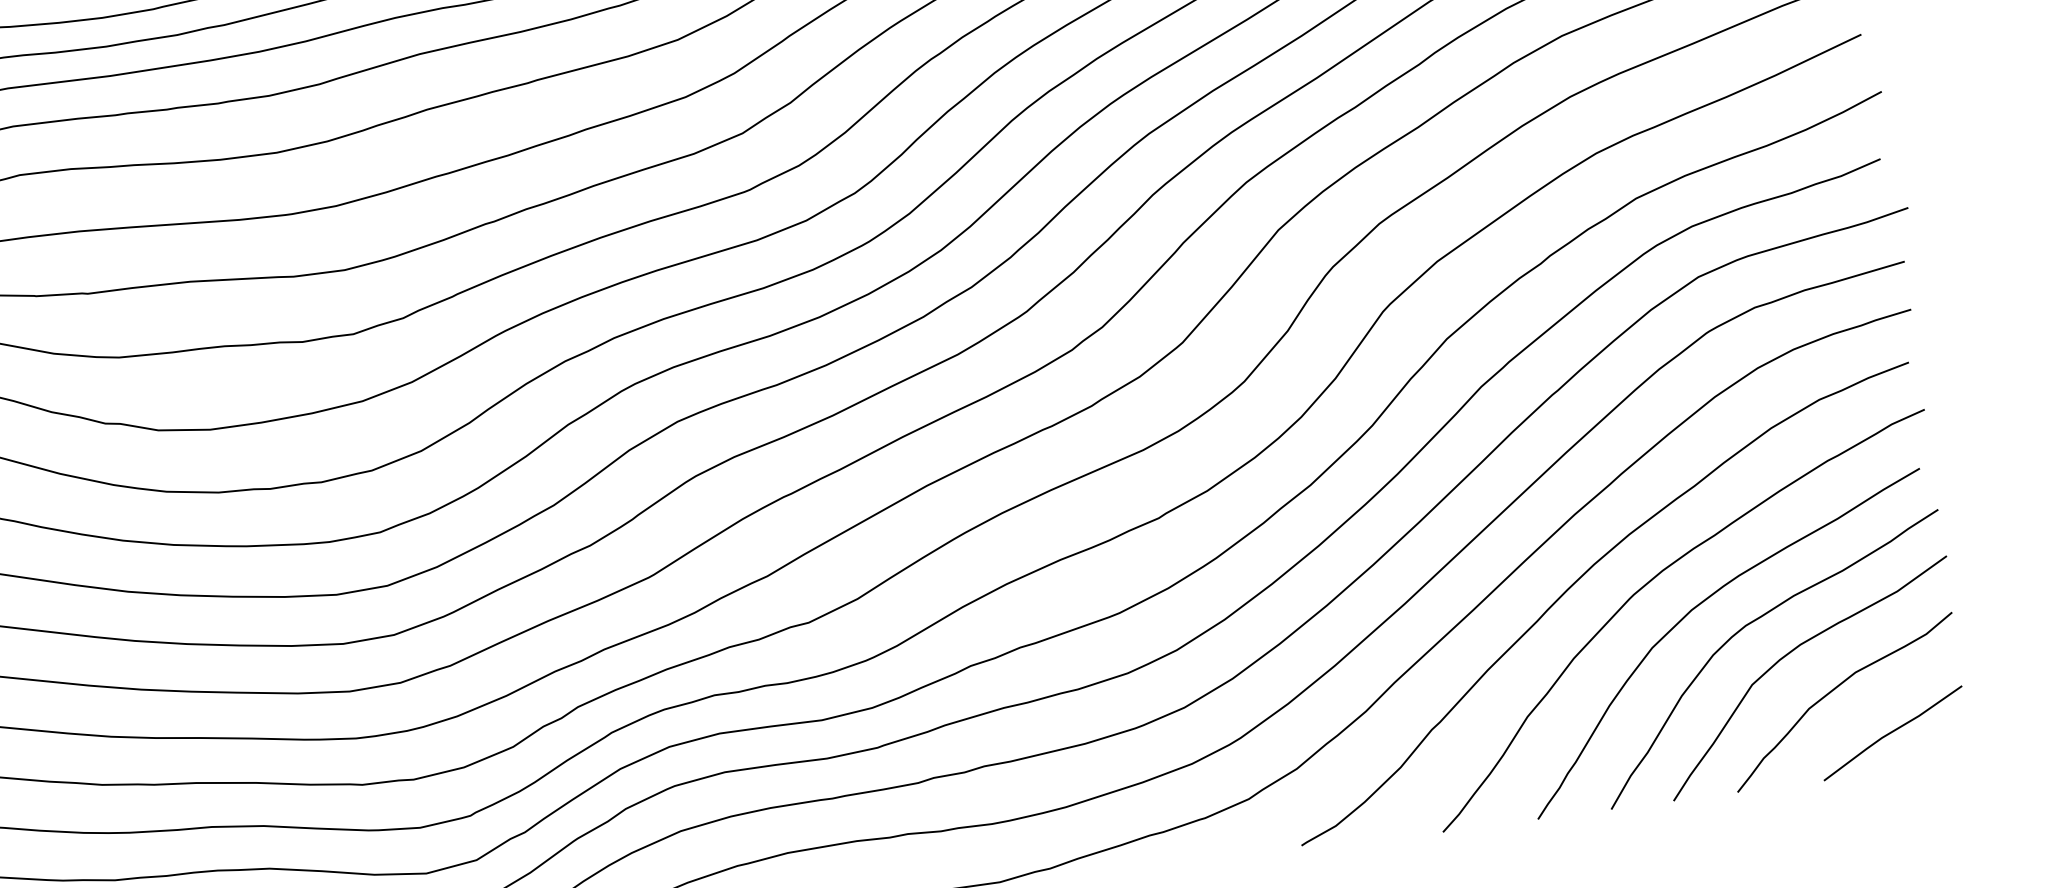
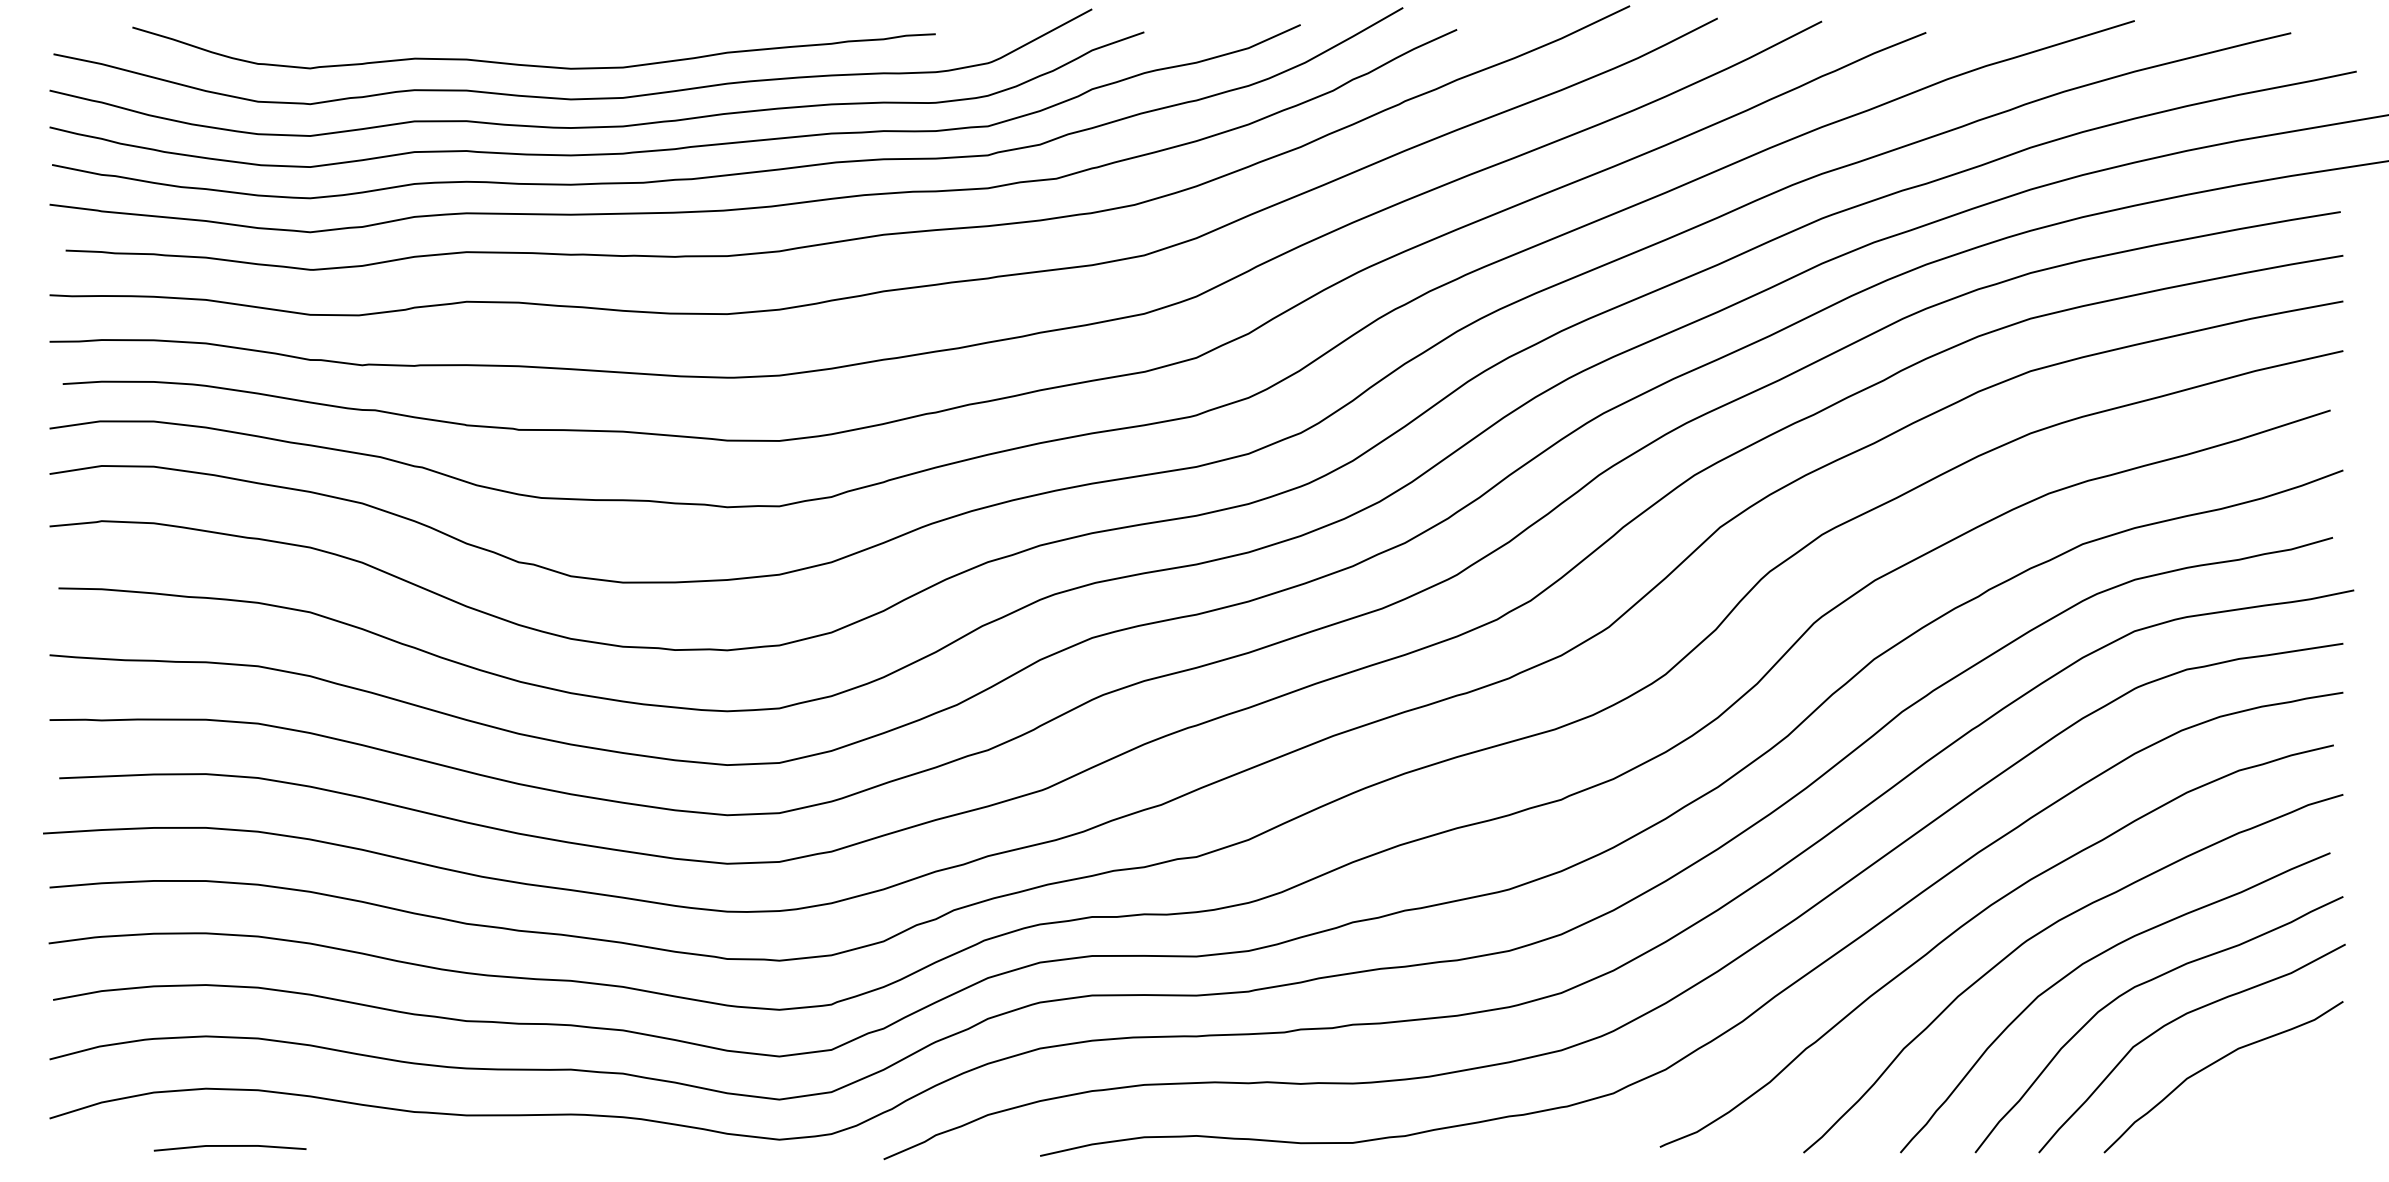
line: (1892, 732) -> (2267, 1113), removed

